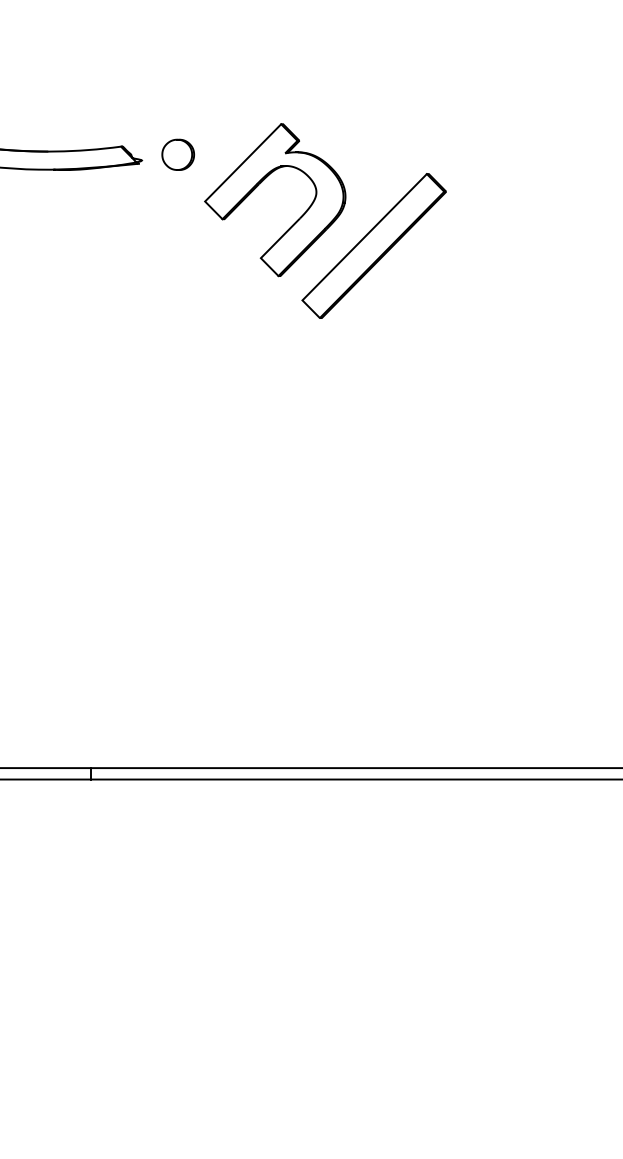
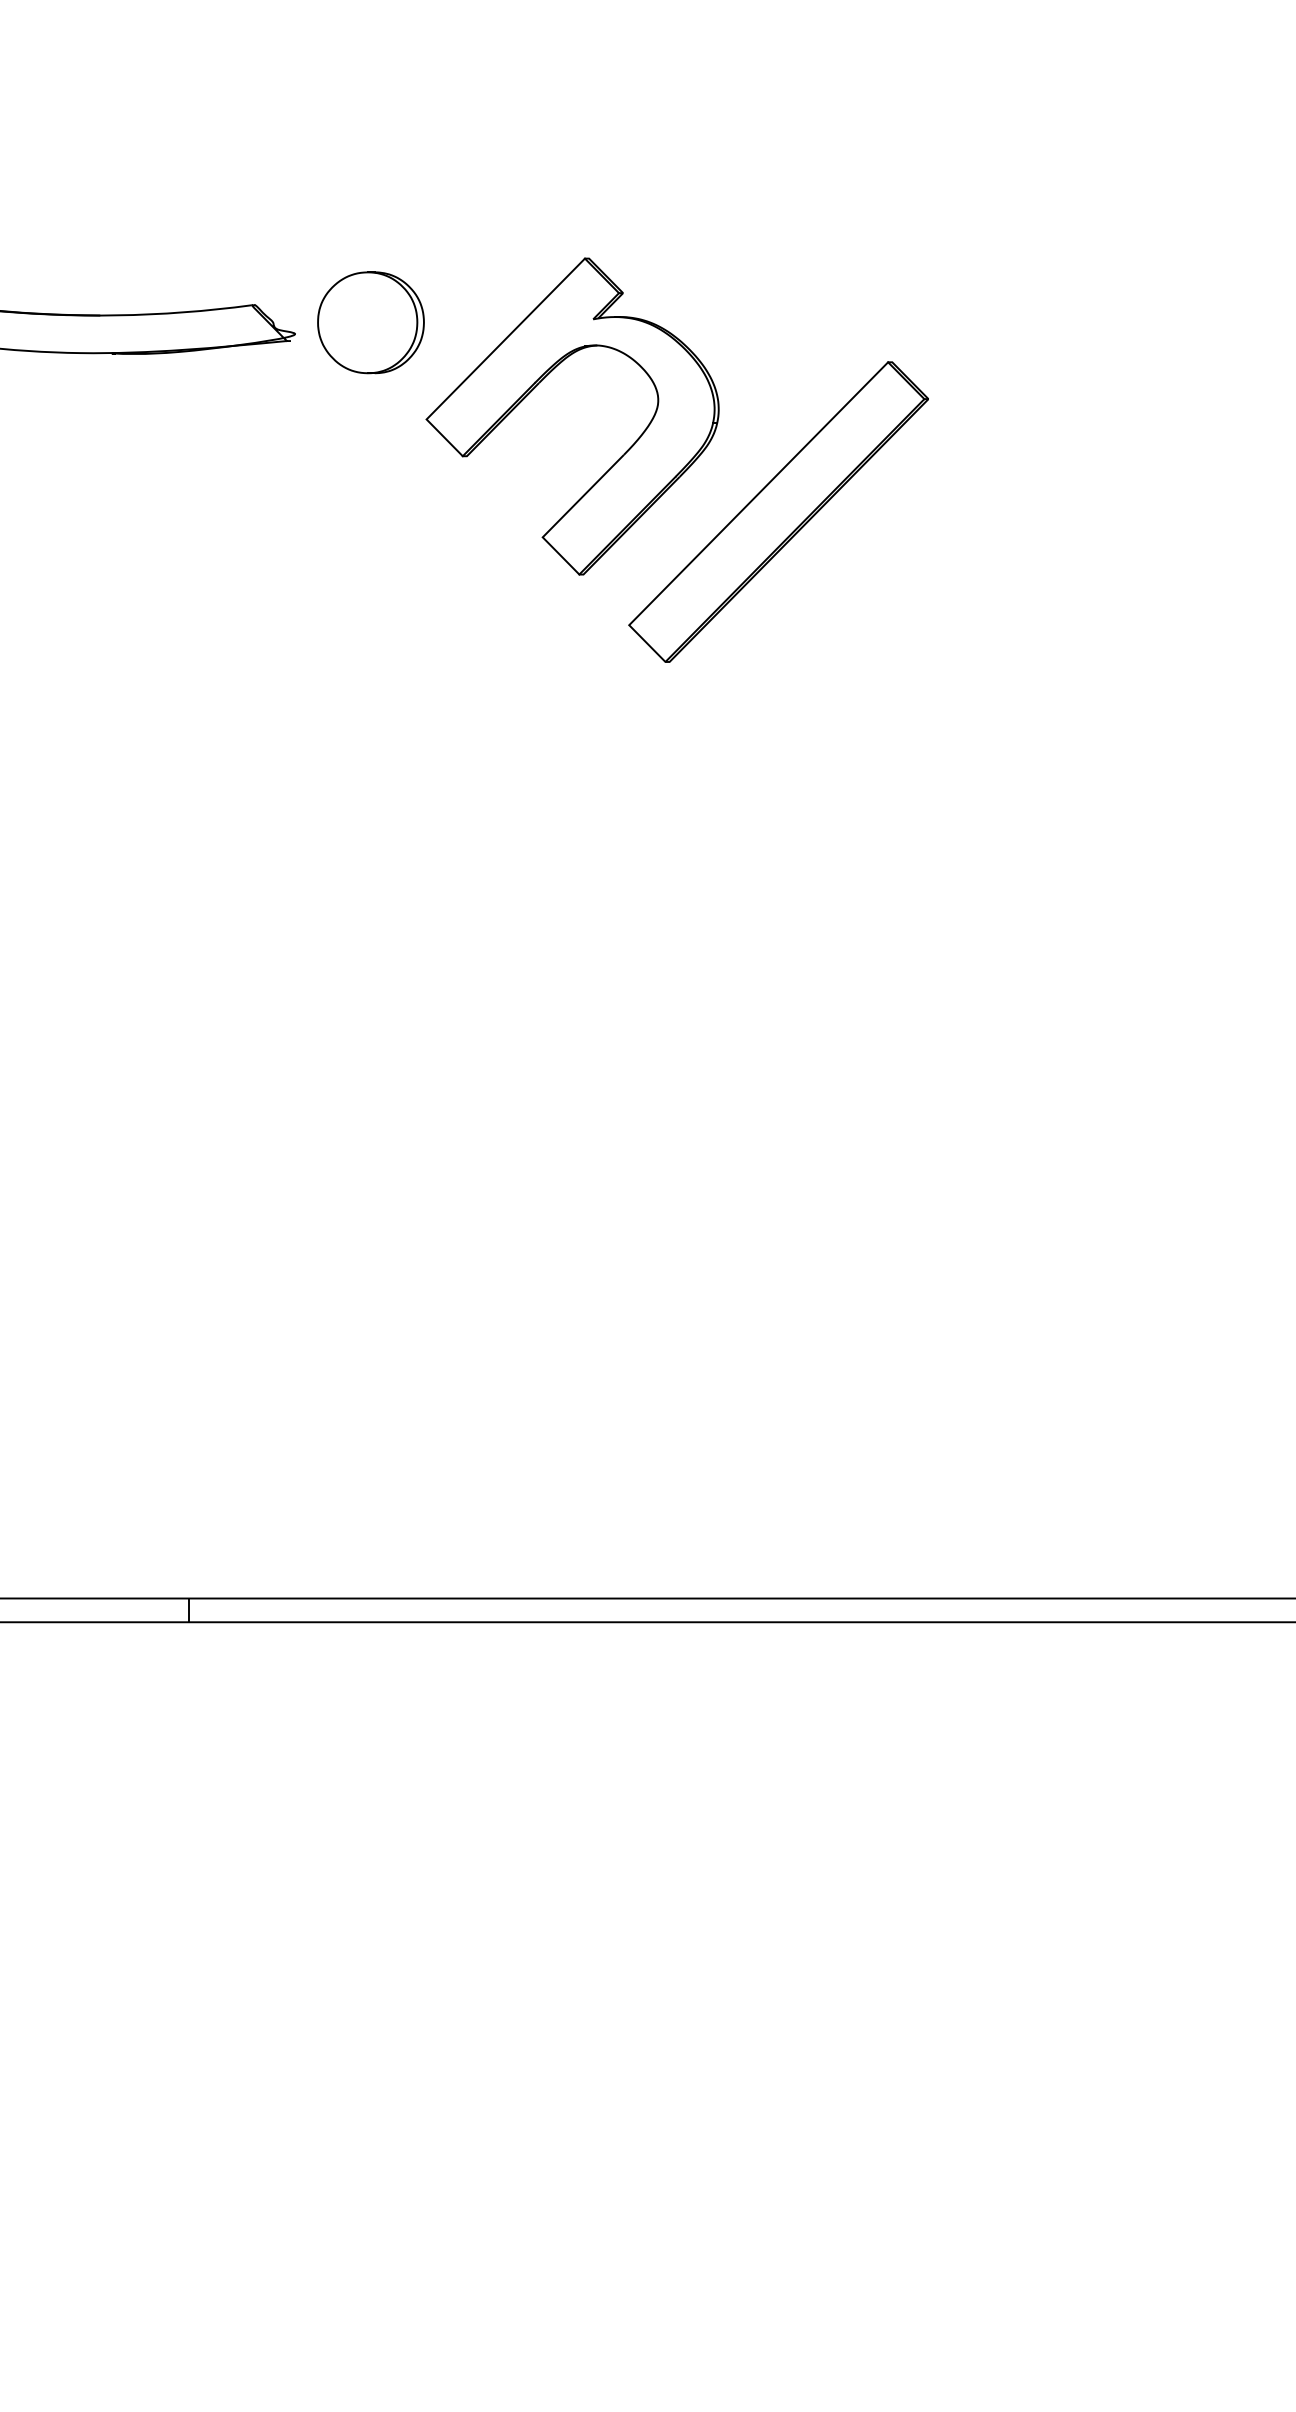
part: (177, 154) -> (369, 321), size x1.6

